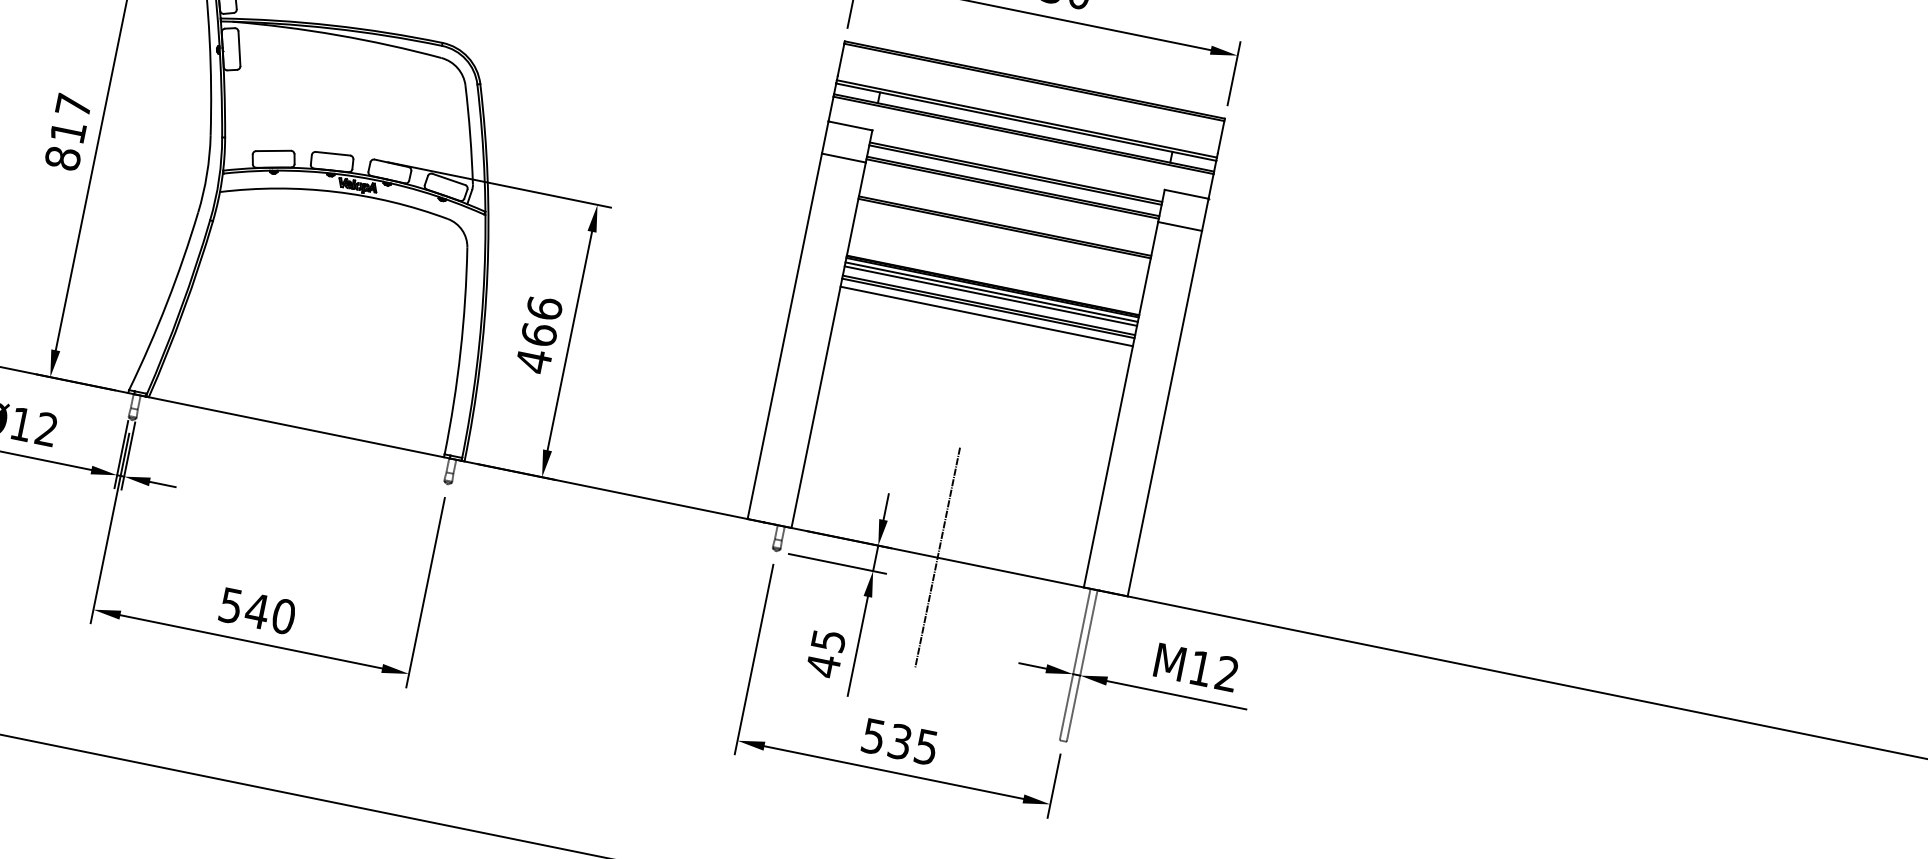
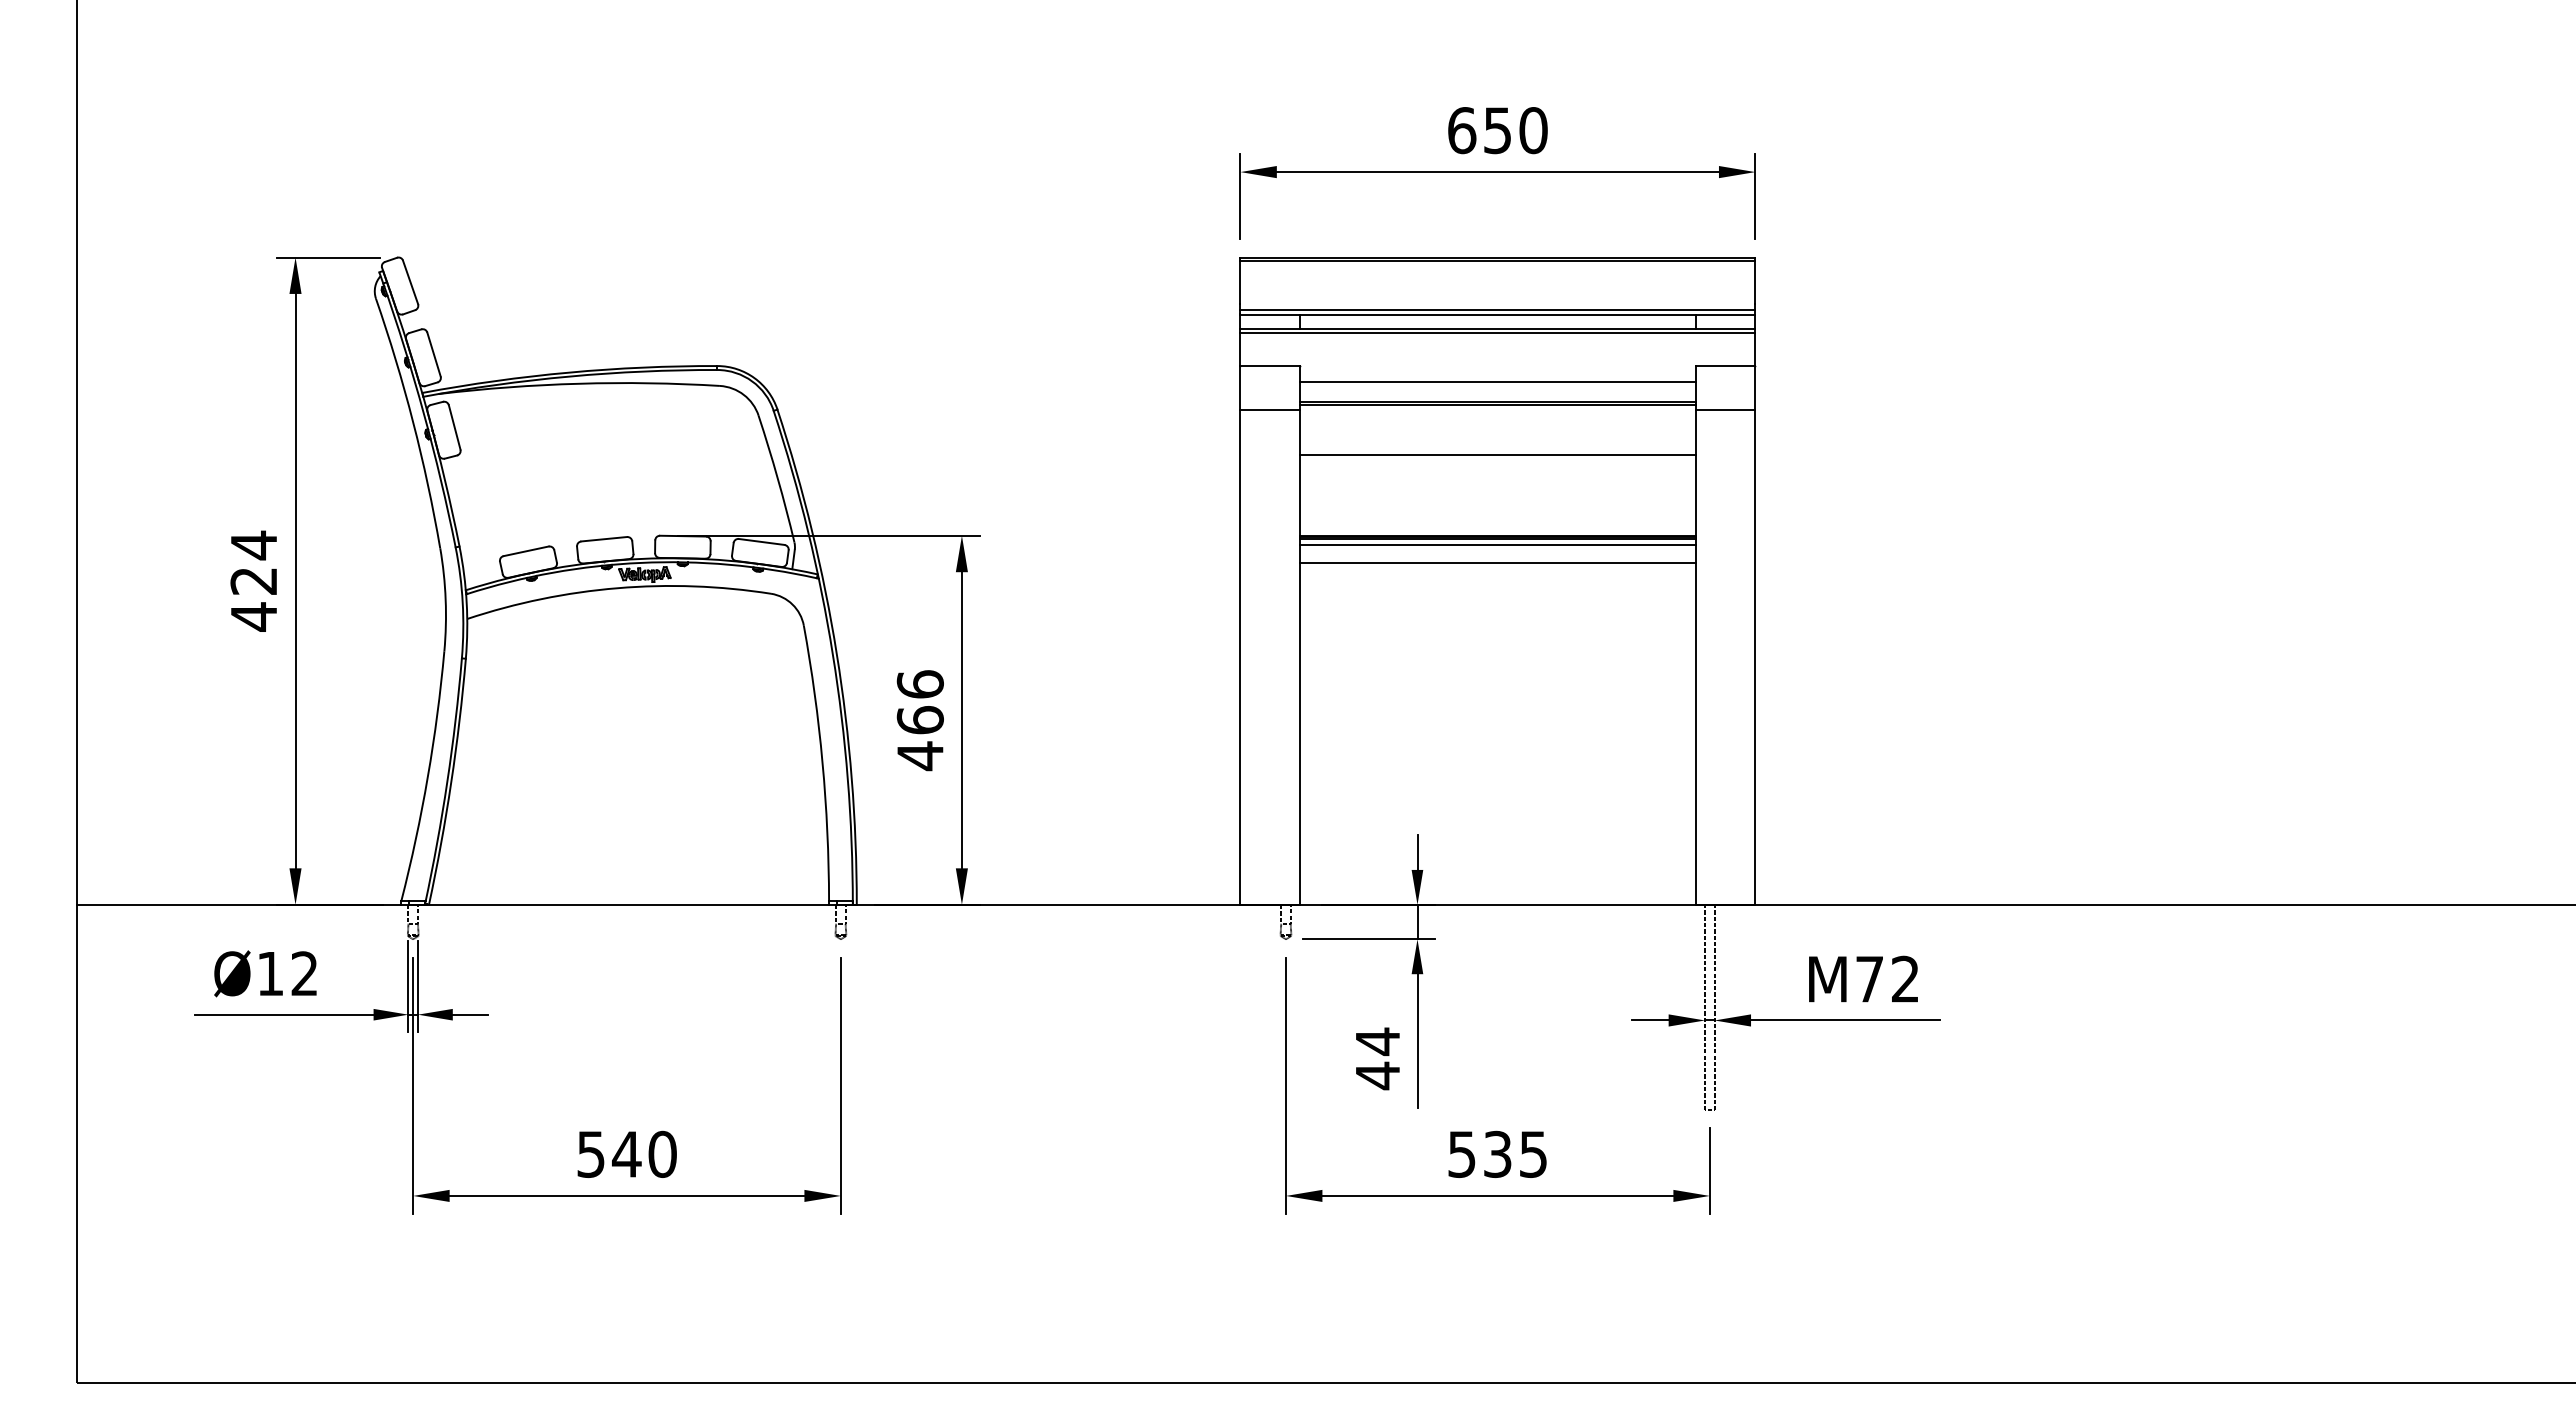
text: (68, 131) -> (253, 580), 817 -> 424
line: (1015, 175) -> (1497, 386), removed
line: (1004, 228) -> (1497, 458), removed
line: (990, 296) -> (1497, 550), removed
line: (988, 307) -> (1497, 566), removed
line: (986, 316) -> (1497, 577), removed
line: (937, 557) -> (1497, 904), removed
text: (829, 640) -> (1378, 1041), 45 -> 44
text: (1200, 668) -> (1869, 979), M12 -> M72

